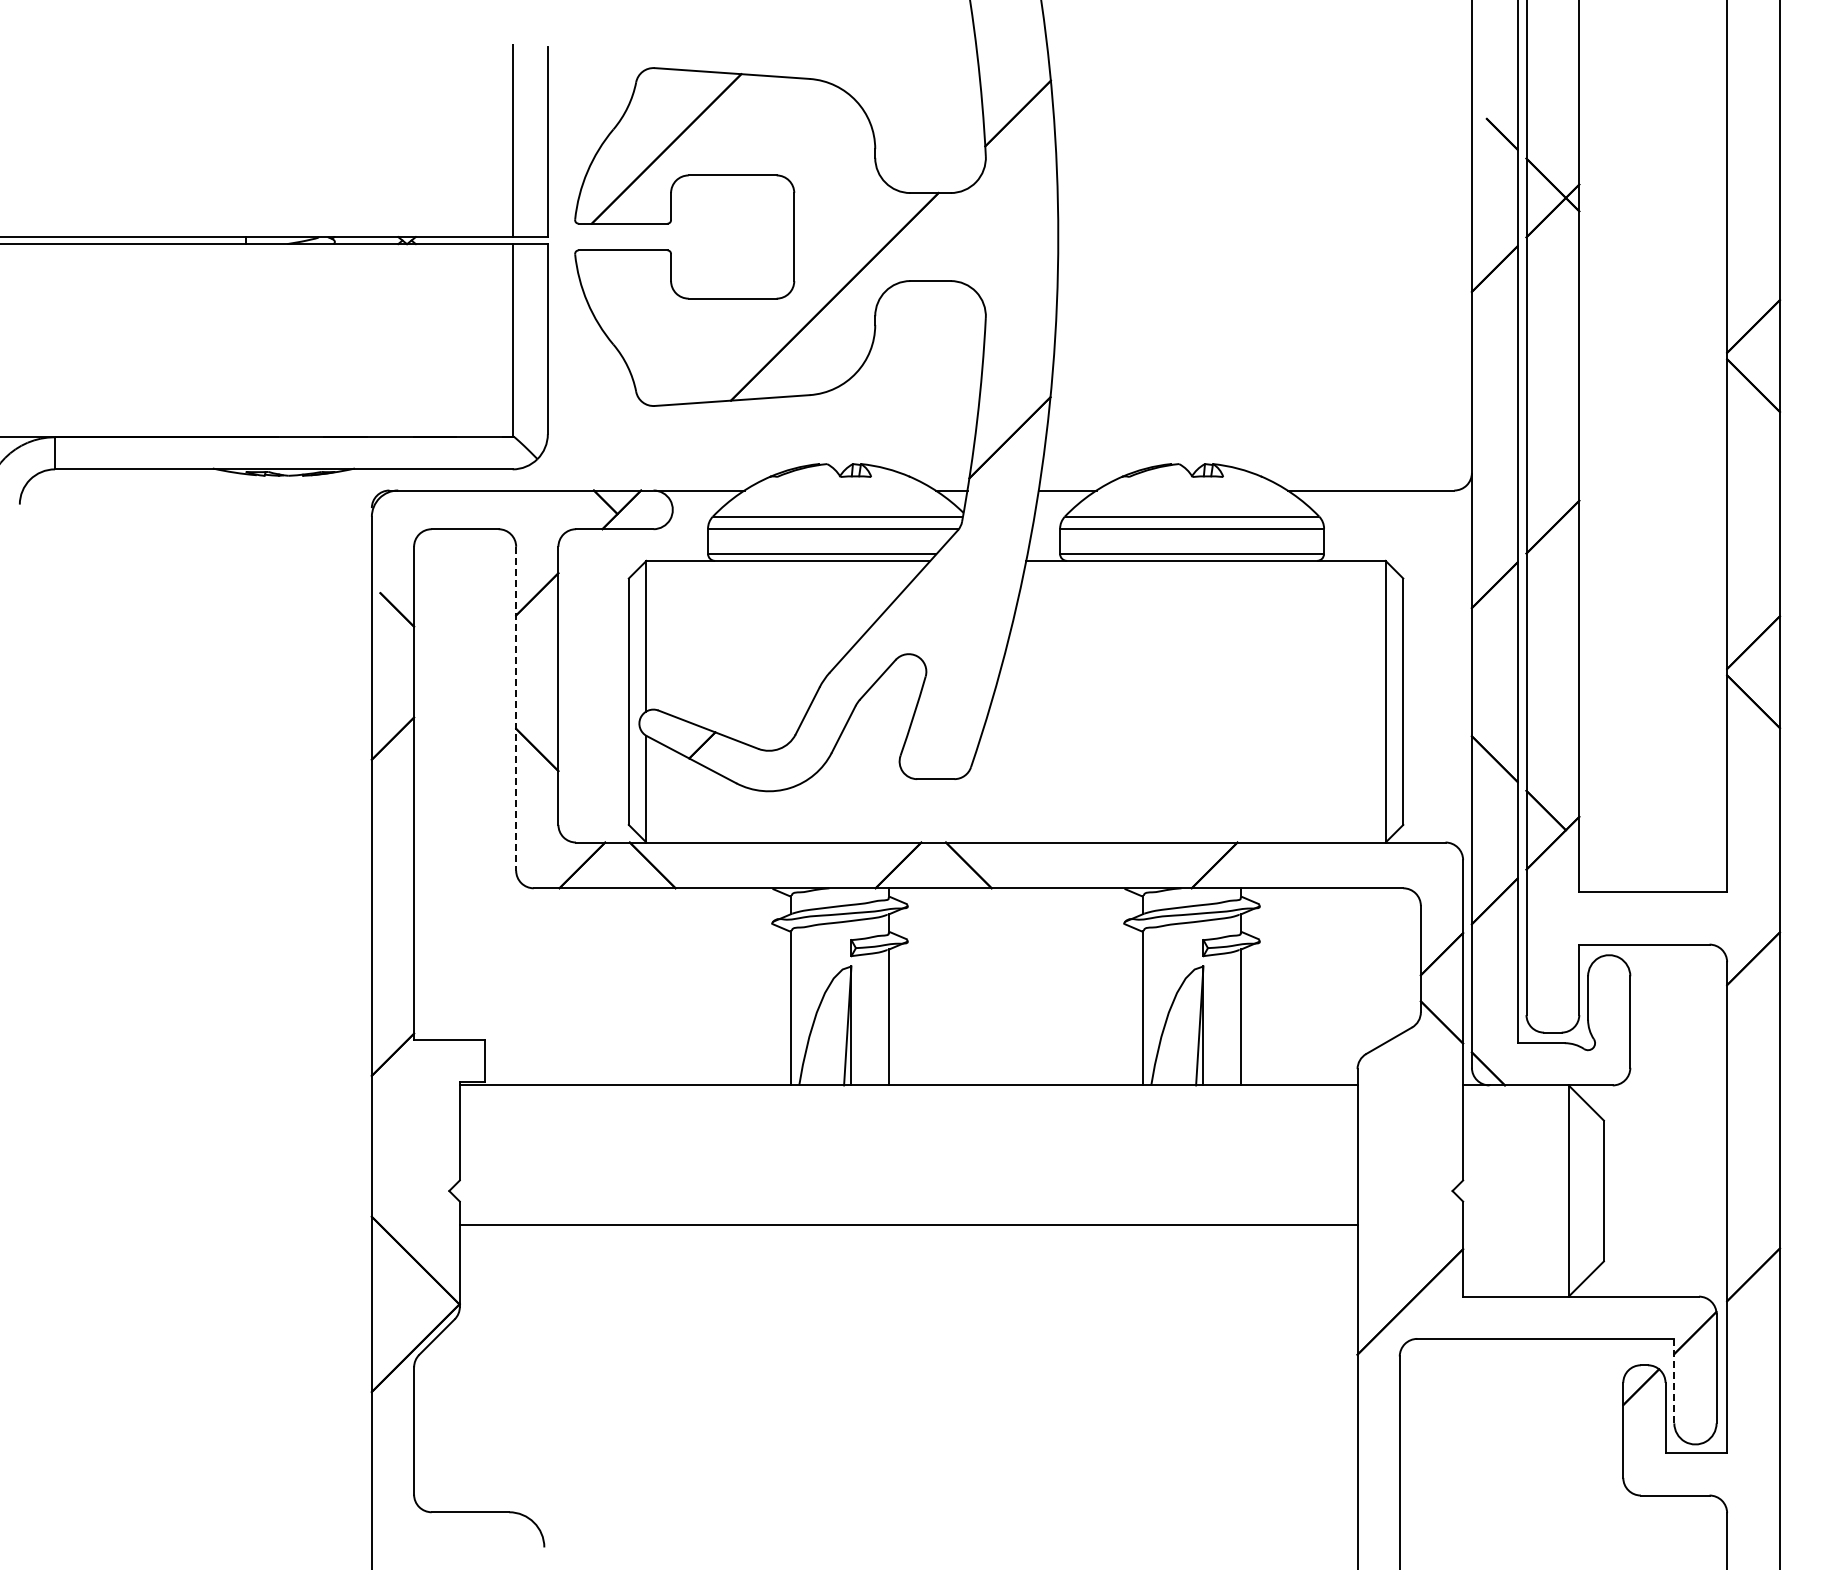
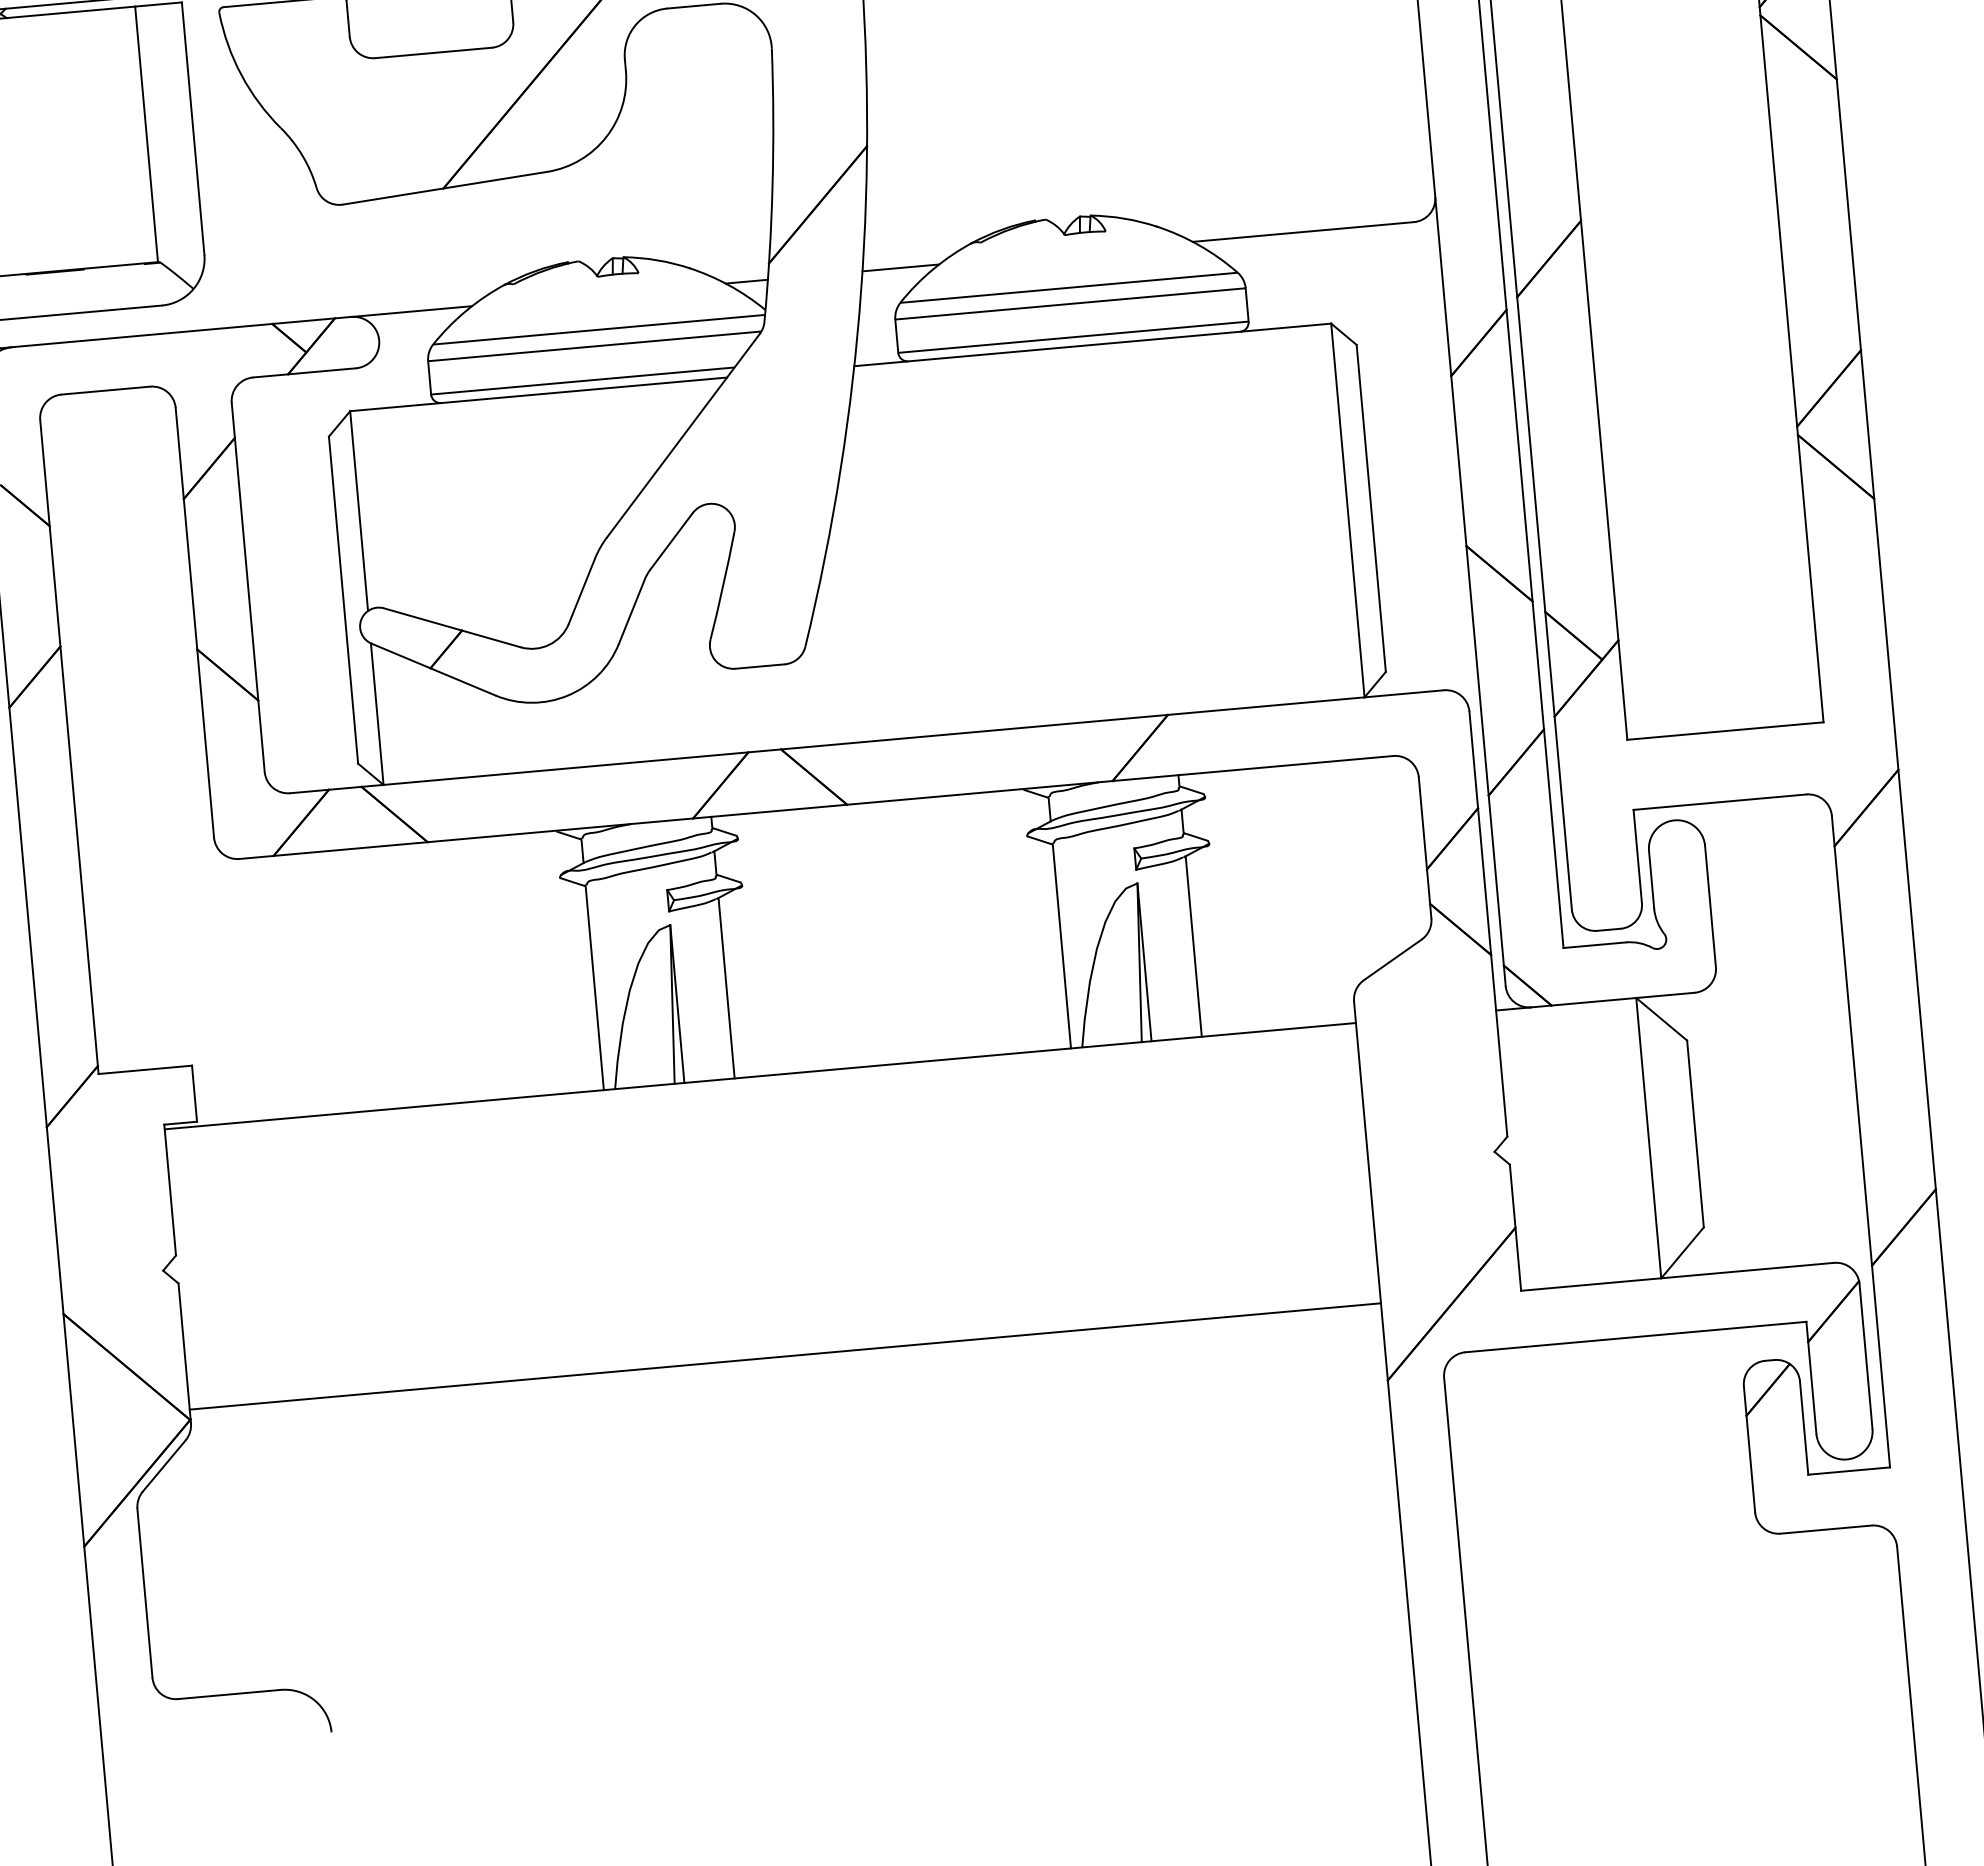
line: (516, 708) -> (195, 622), dashed -> solid
line: (908, 1224) -> (785, 1356), moved
line: (1674, 1381) -> (1811, 1378), dashed -> solid

